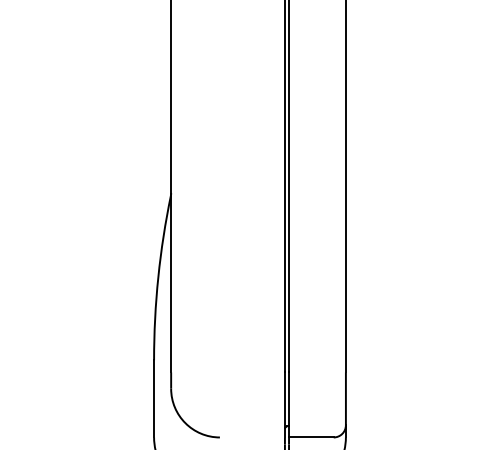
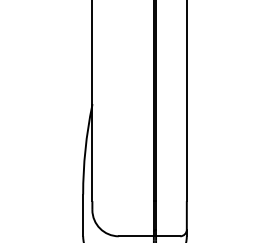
line: (250, 437) -> (135, 236), added

